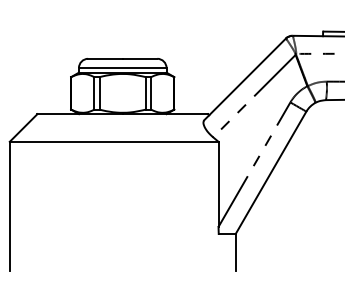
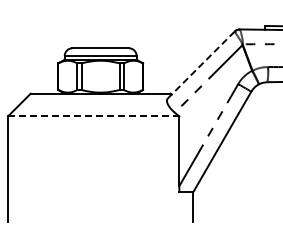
line: (245, 78) -> (201, 64), solid -> dashed
line: (114, 141) -> (93, 116), solid -> dashed

